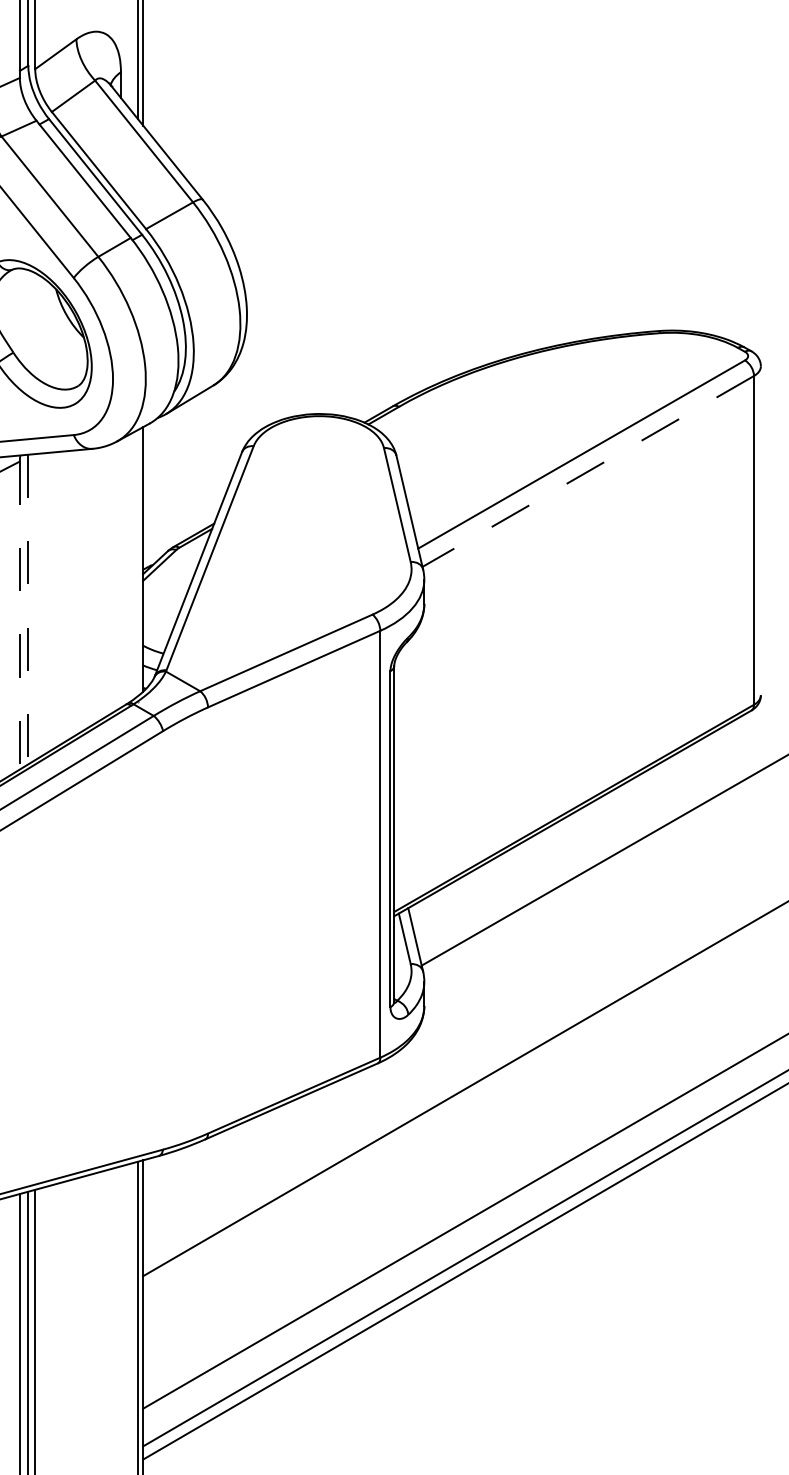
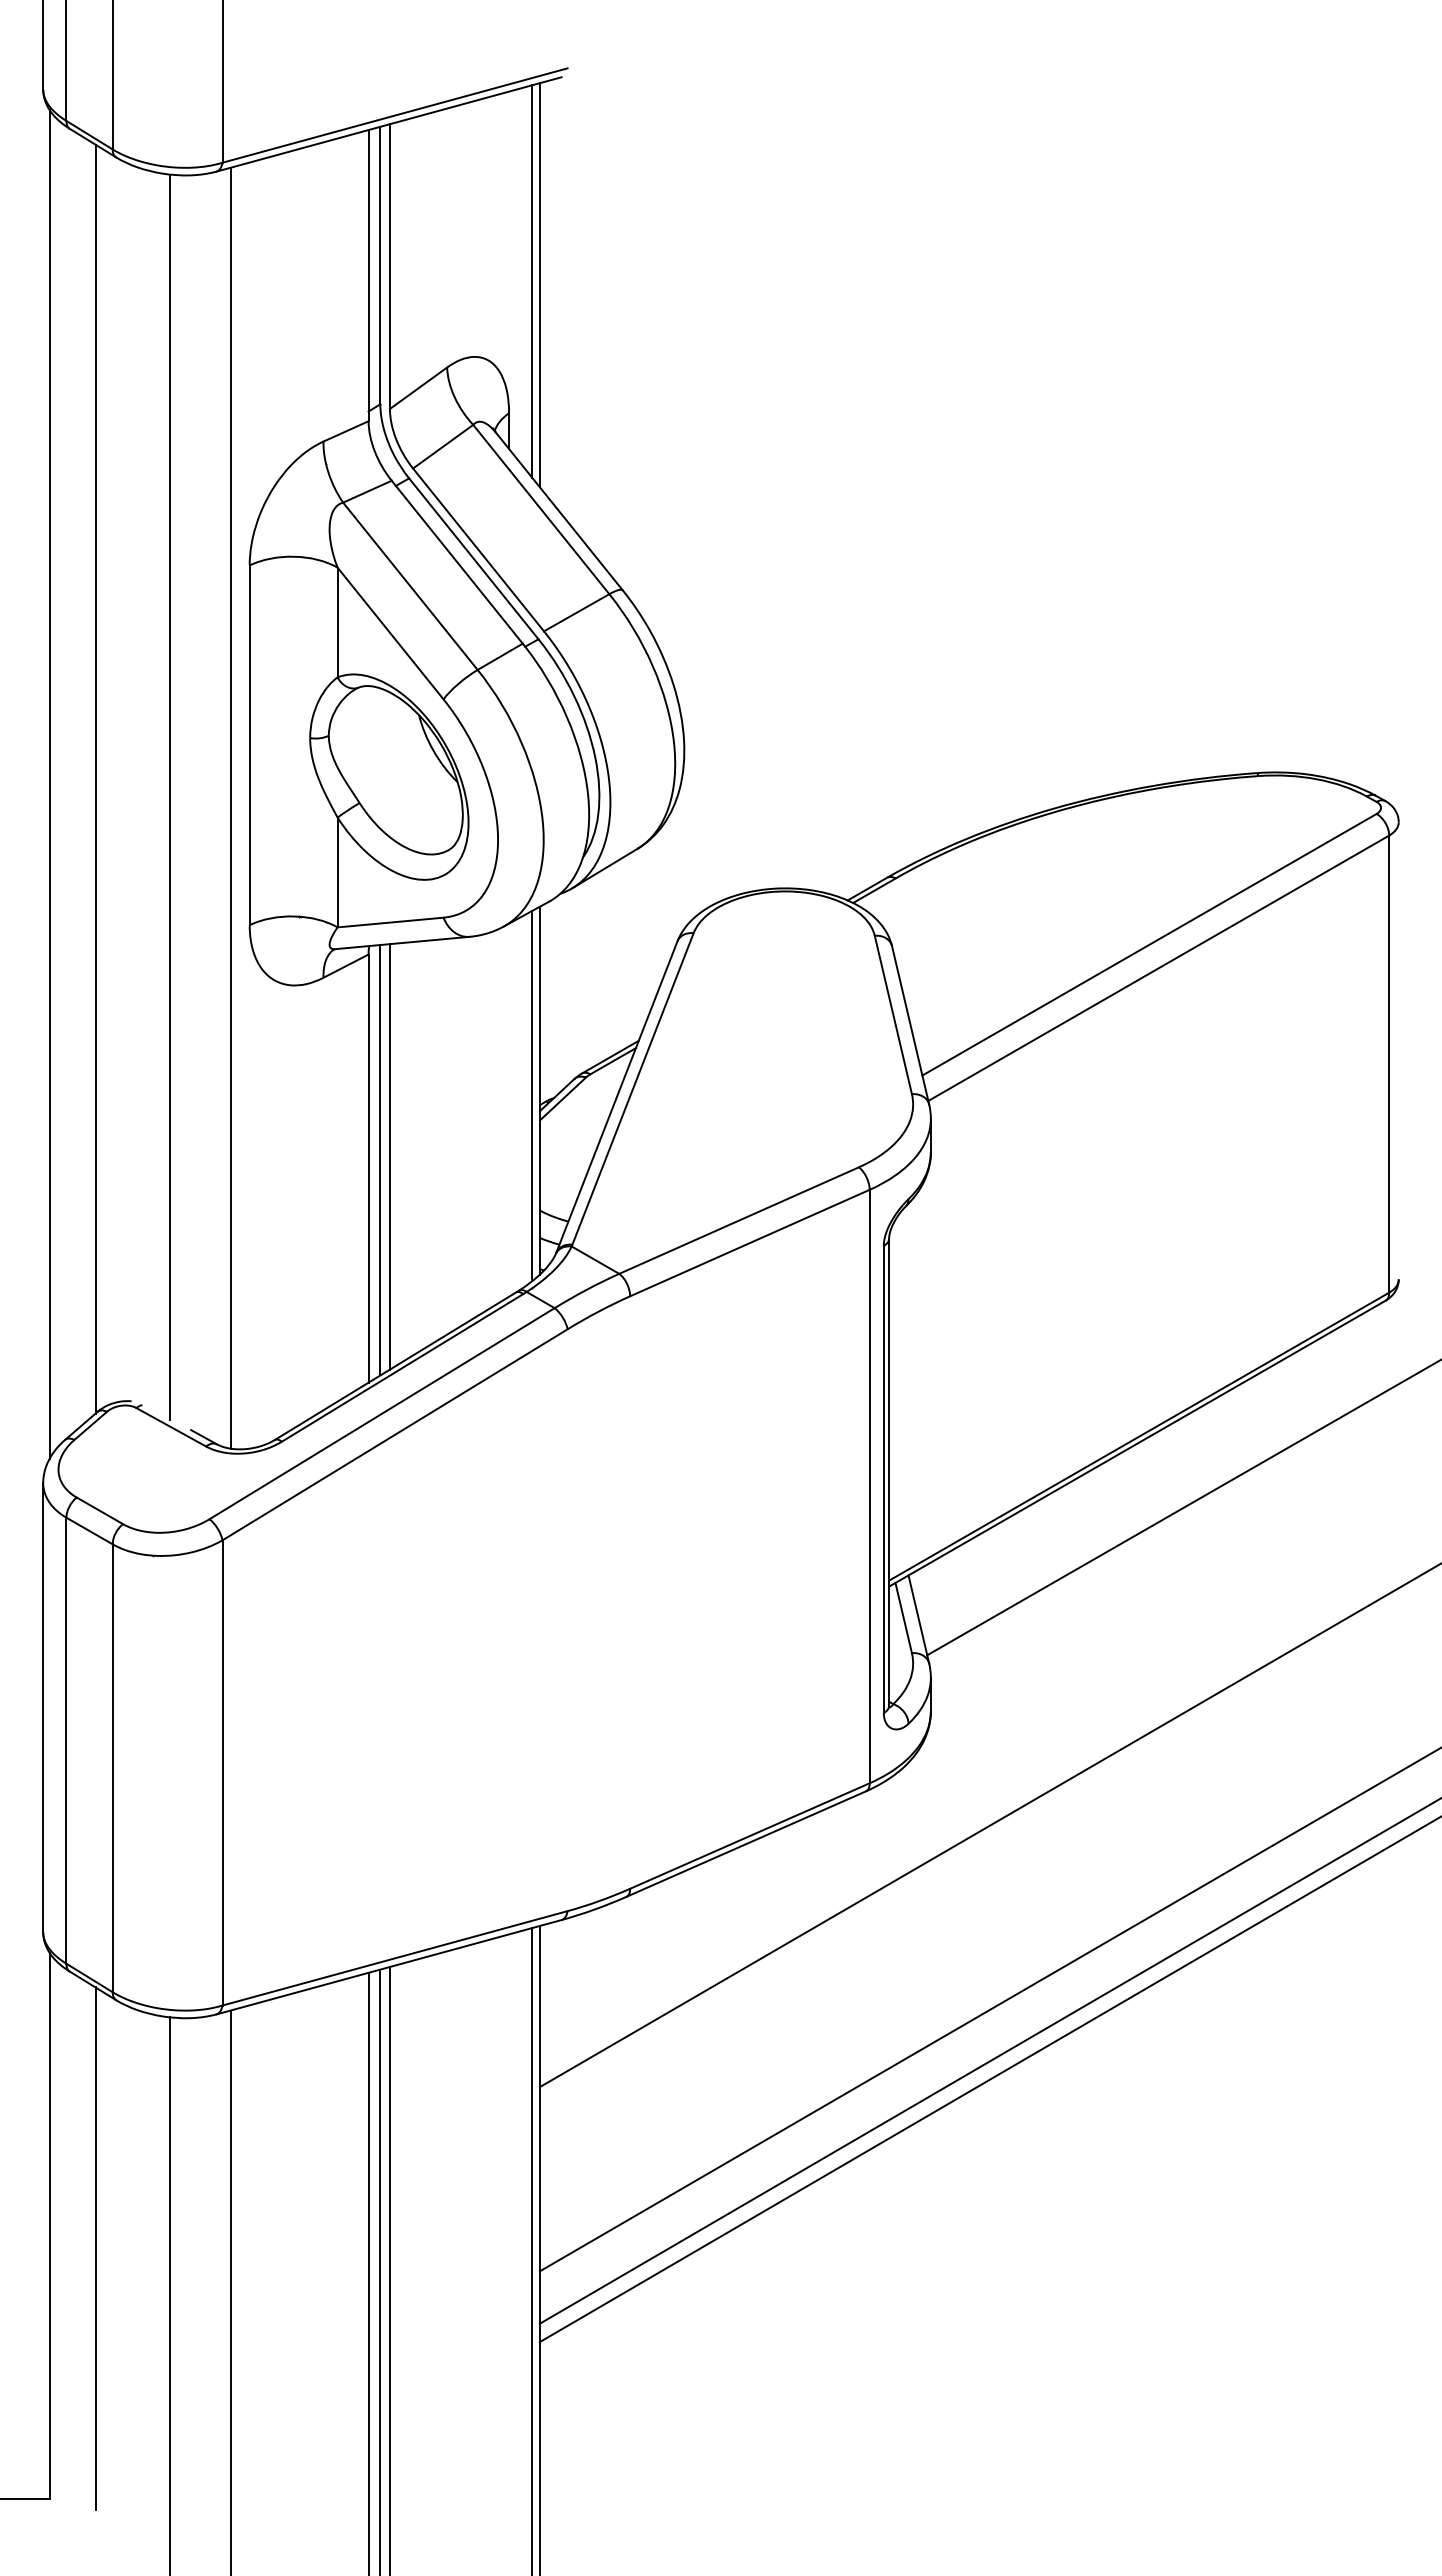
line: (588, 471) -> (1158, 968), dashed -> solid
line: (137, 562) -> (532, 1095), added
line: (34, 606) -> (389, 1156), added
line: (28, 609) -> (380, 1160), dashed -> solid
line: (19, 616) -> (368, 1169), dashed -> solid

